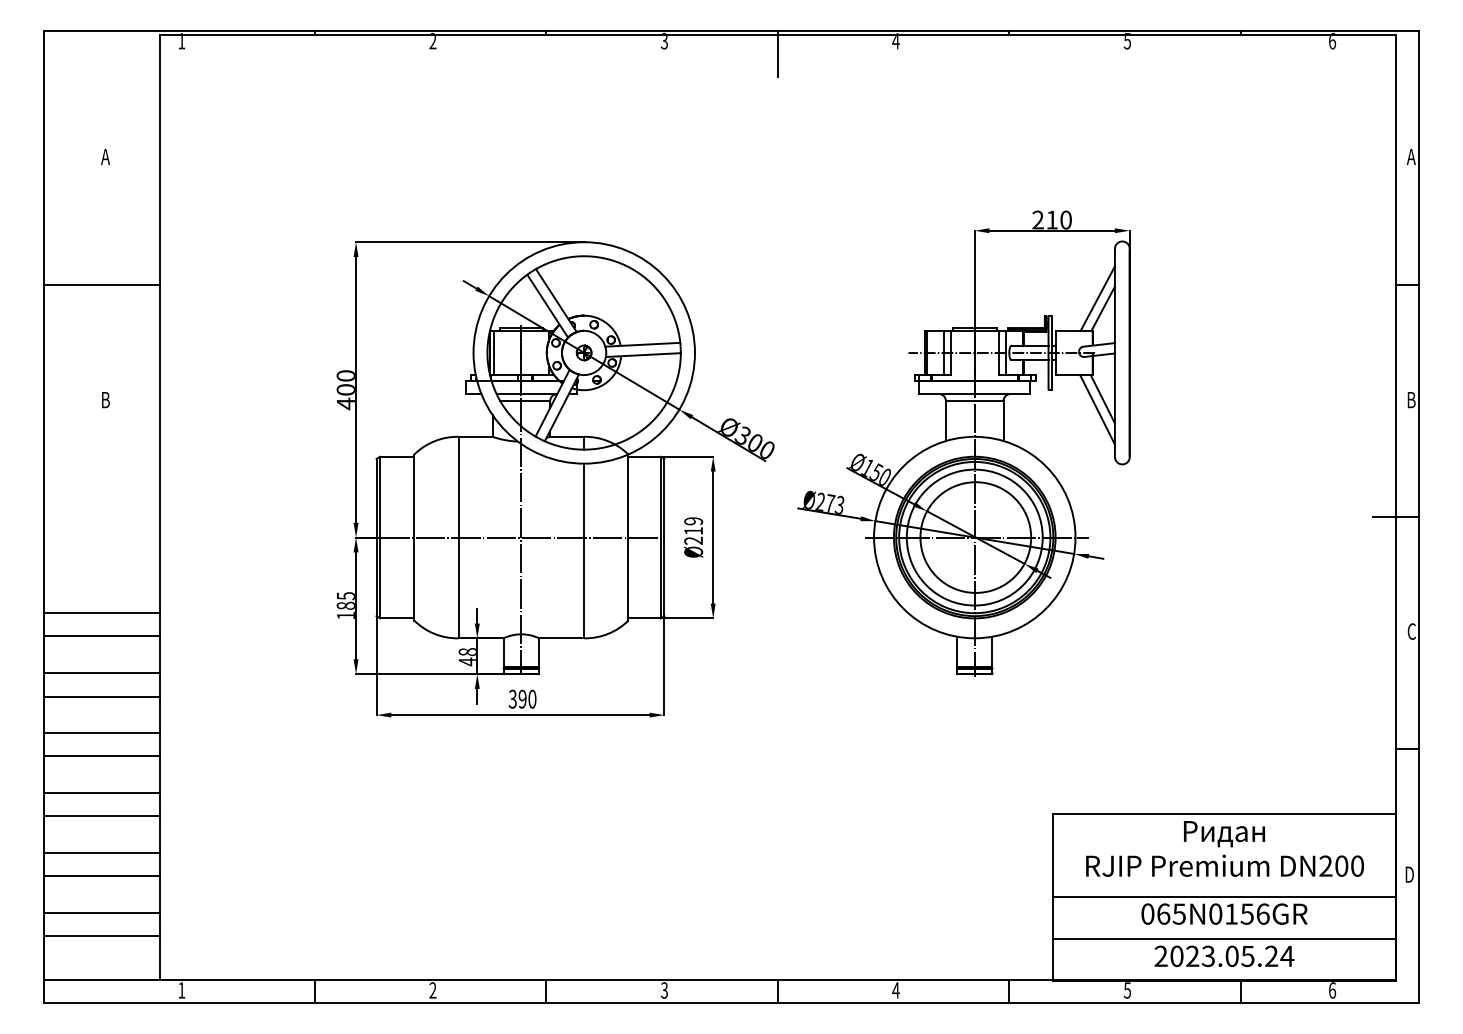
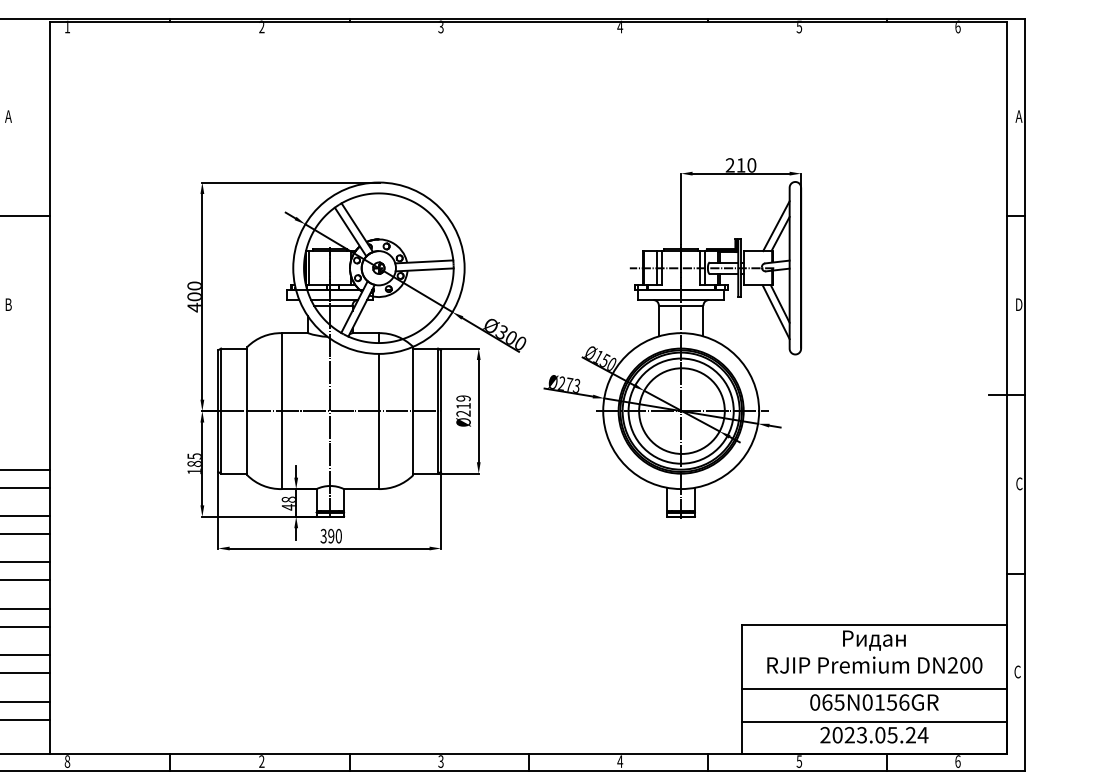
line: (777, 53) -> (528, 36), removed
text: (1411, 399) -> (1019, 304), B -> D
text: (1409, 874) -> (1017, 671), D -> C
text: (181, 990) -> (67, 761), 1 -> 8

